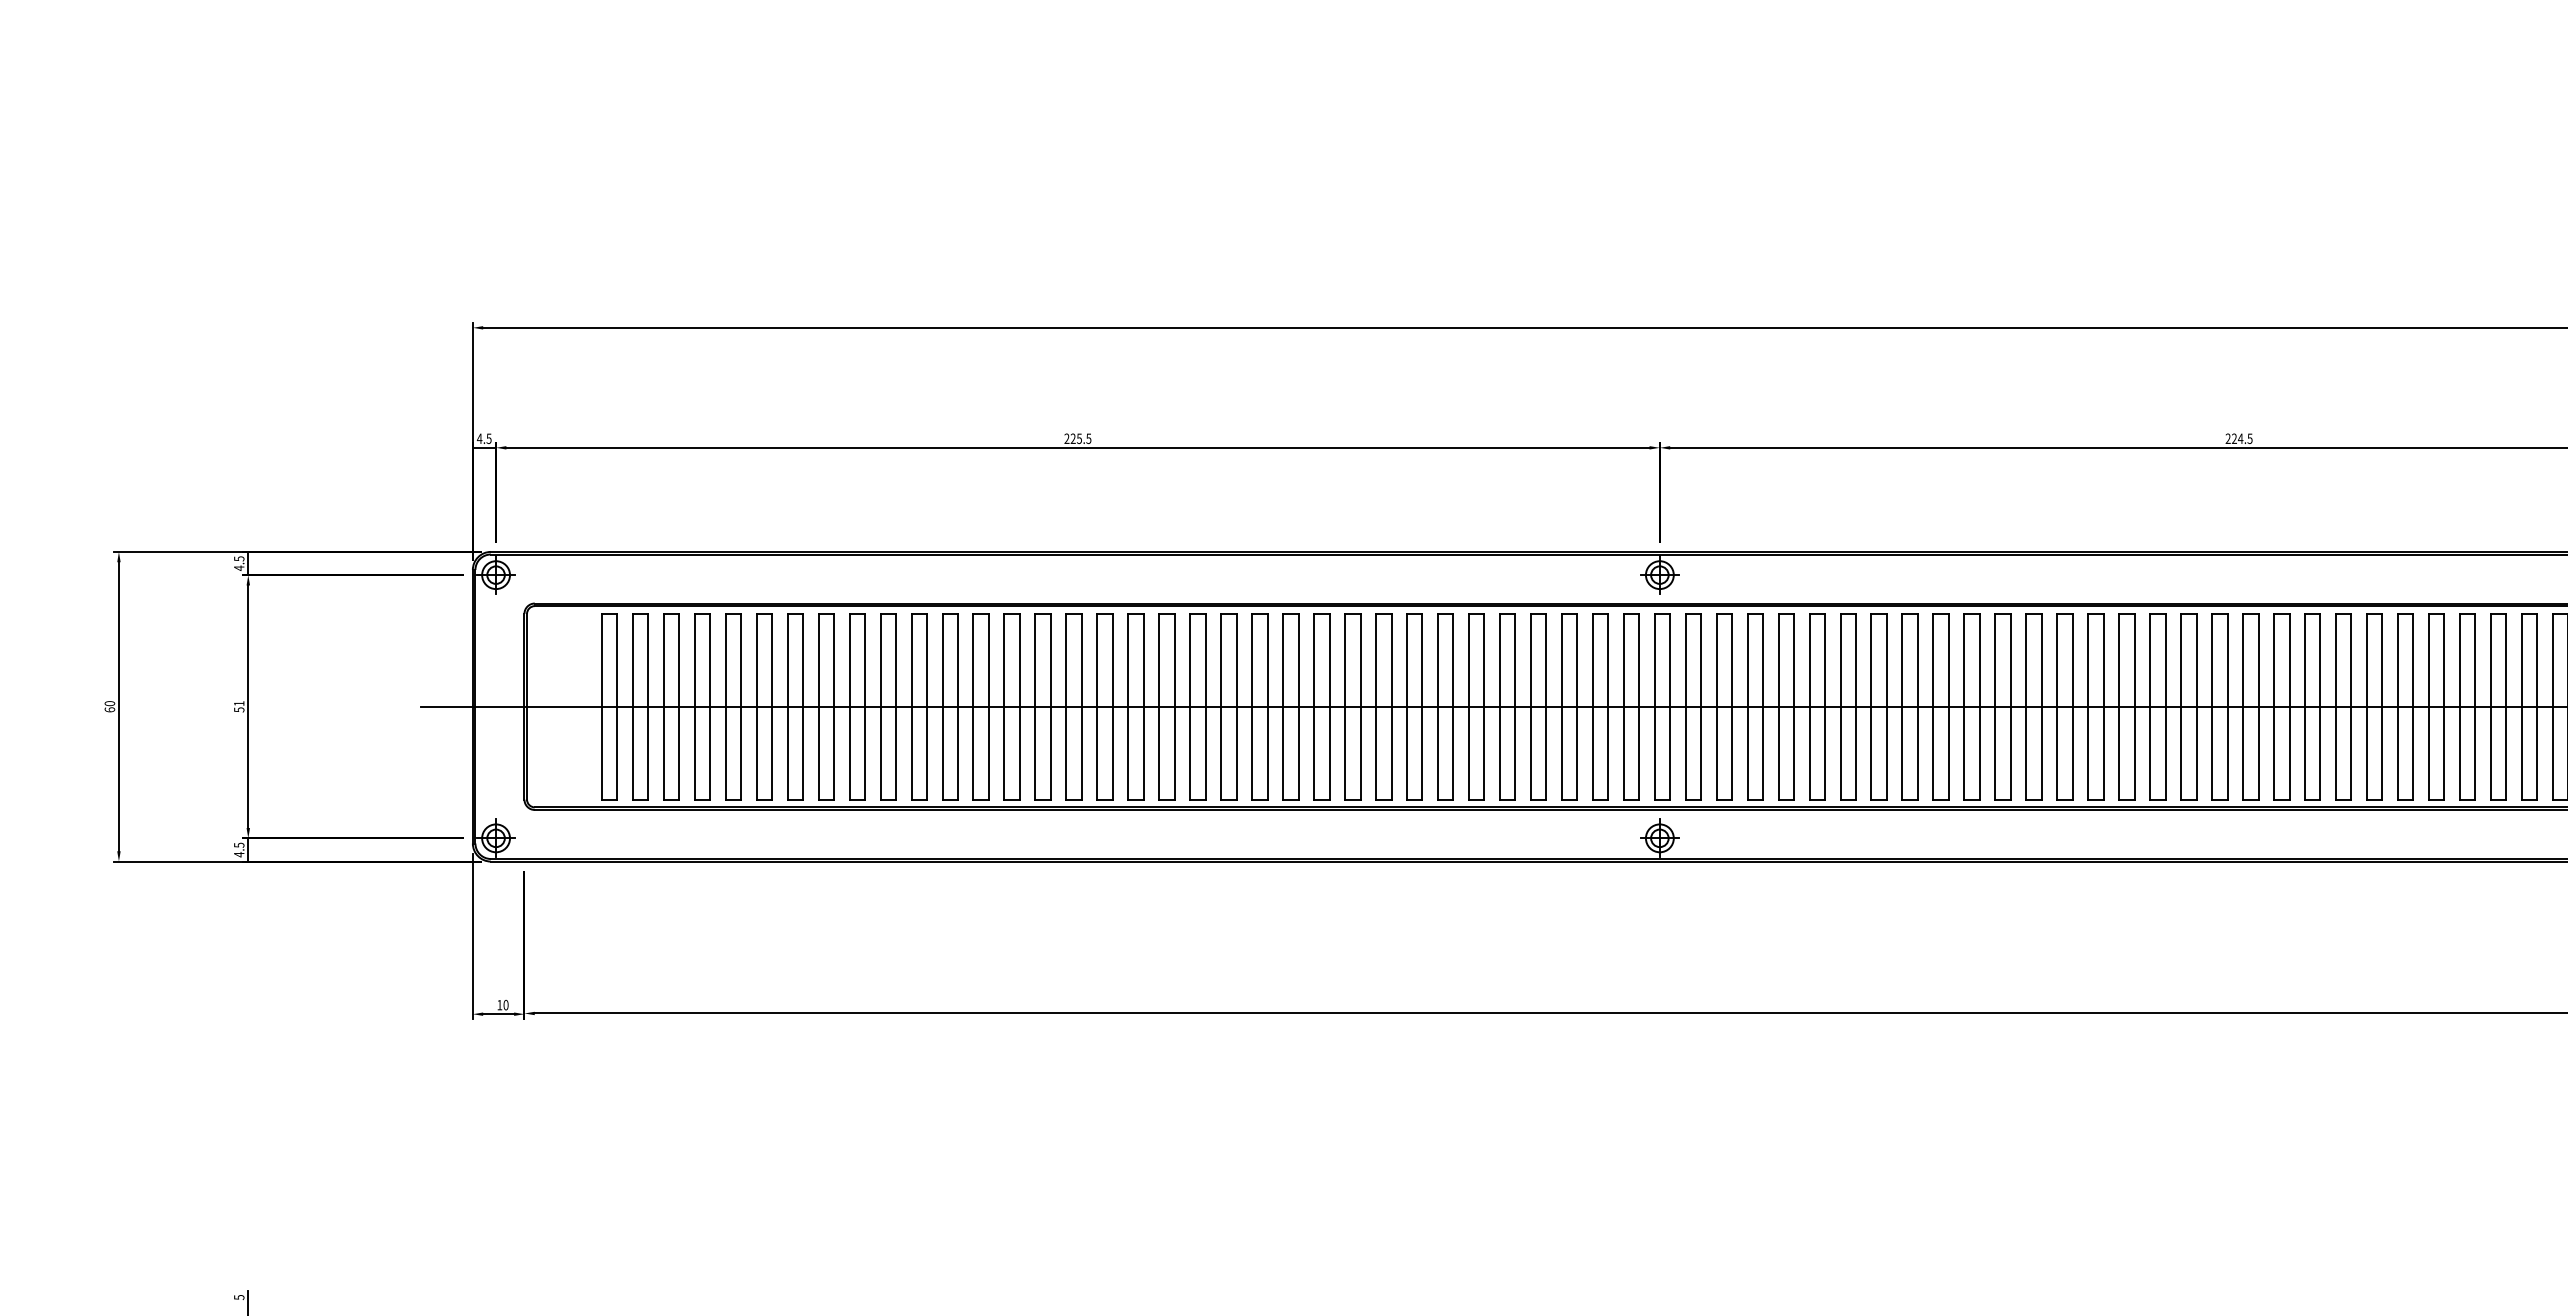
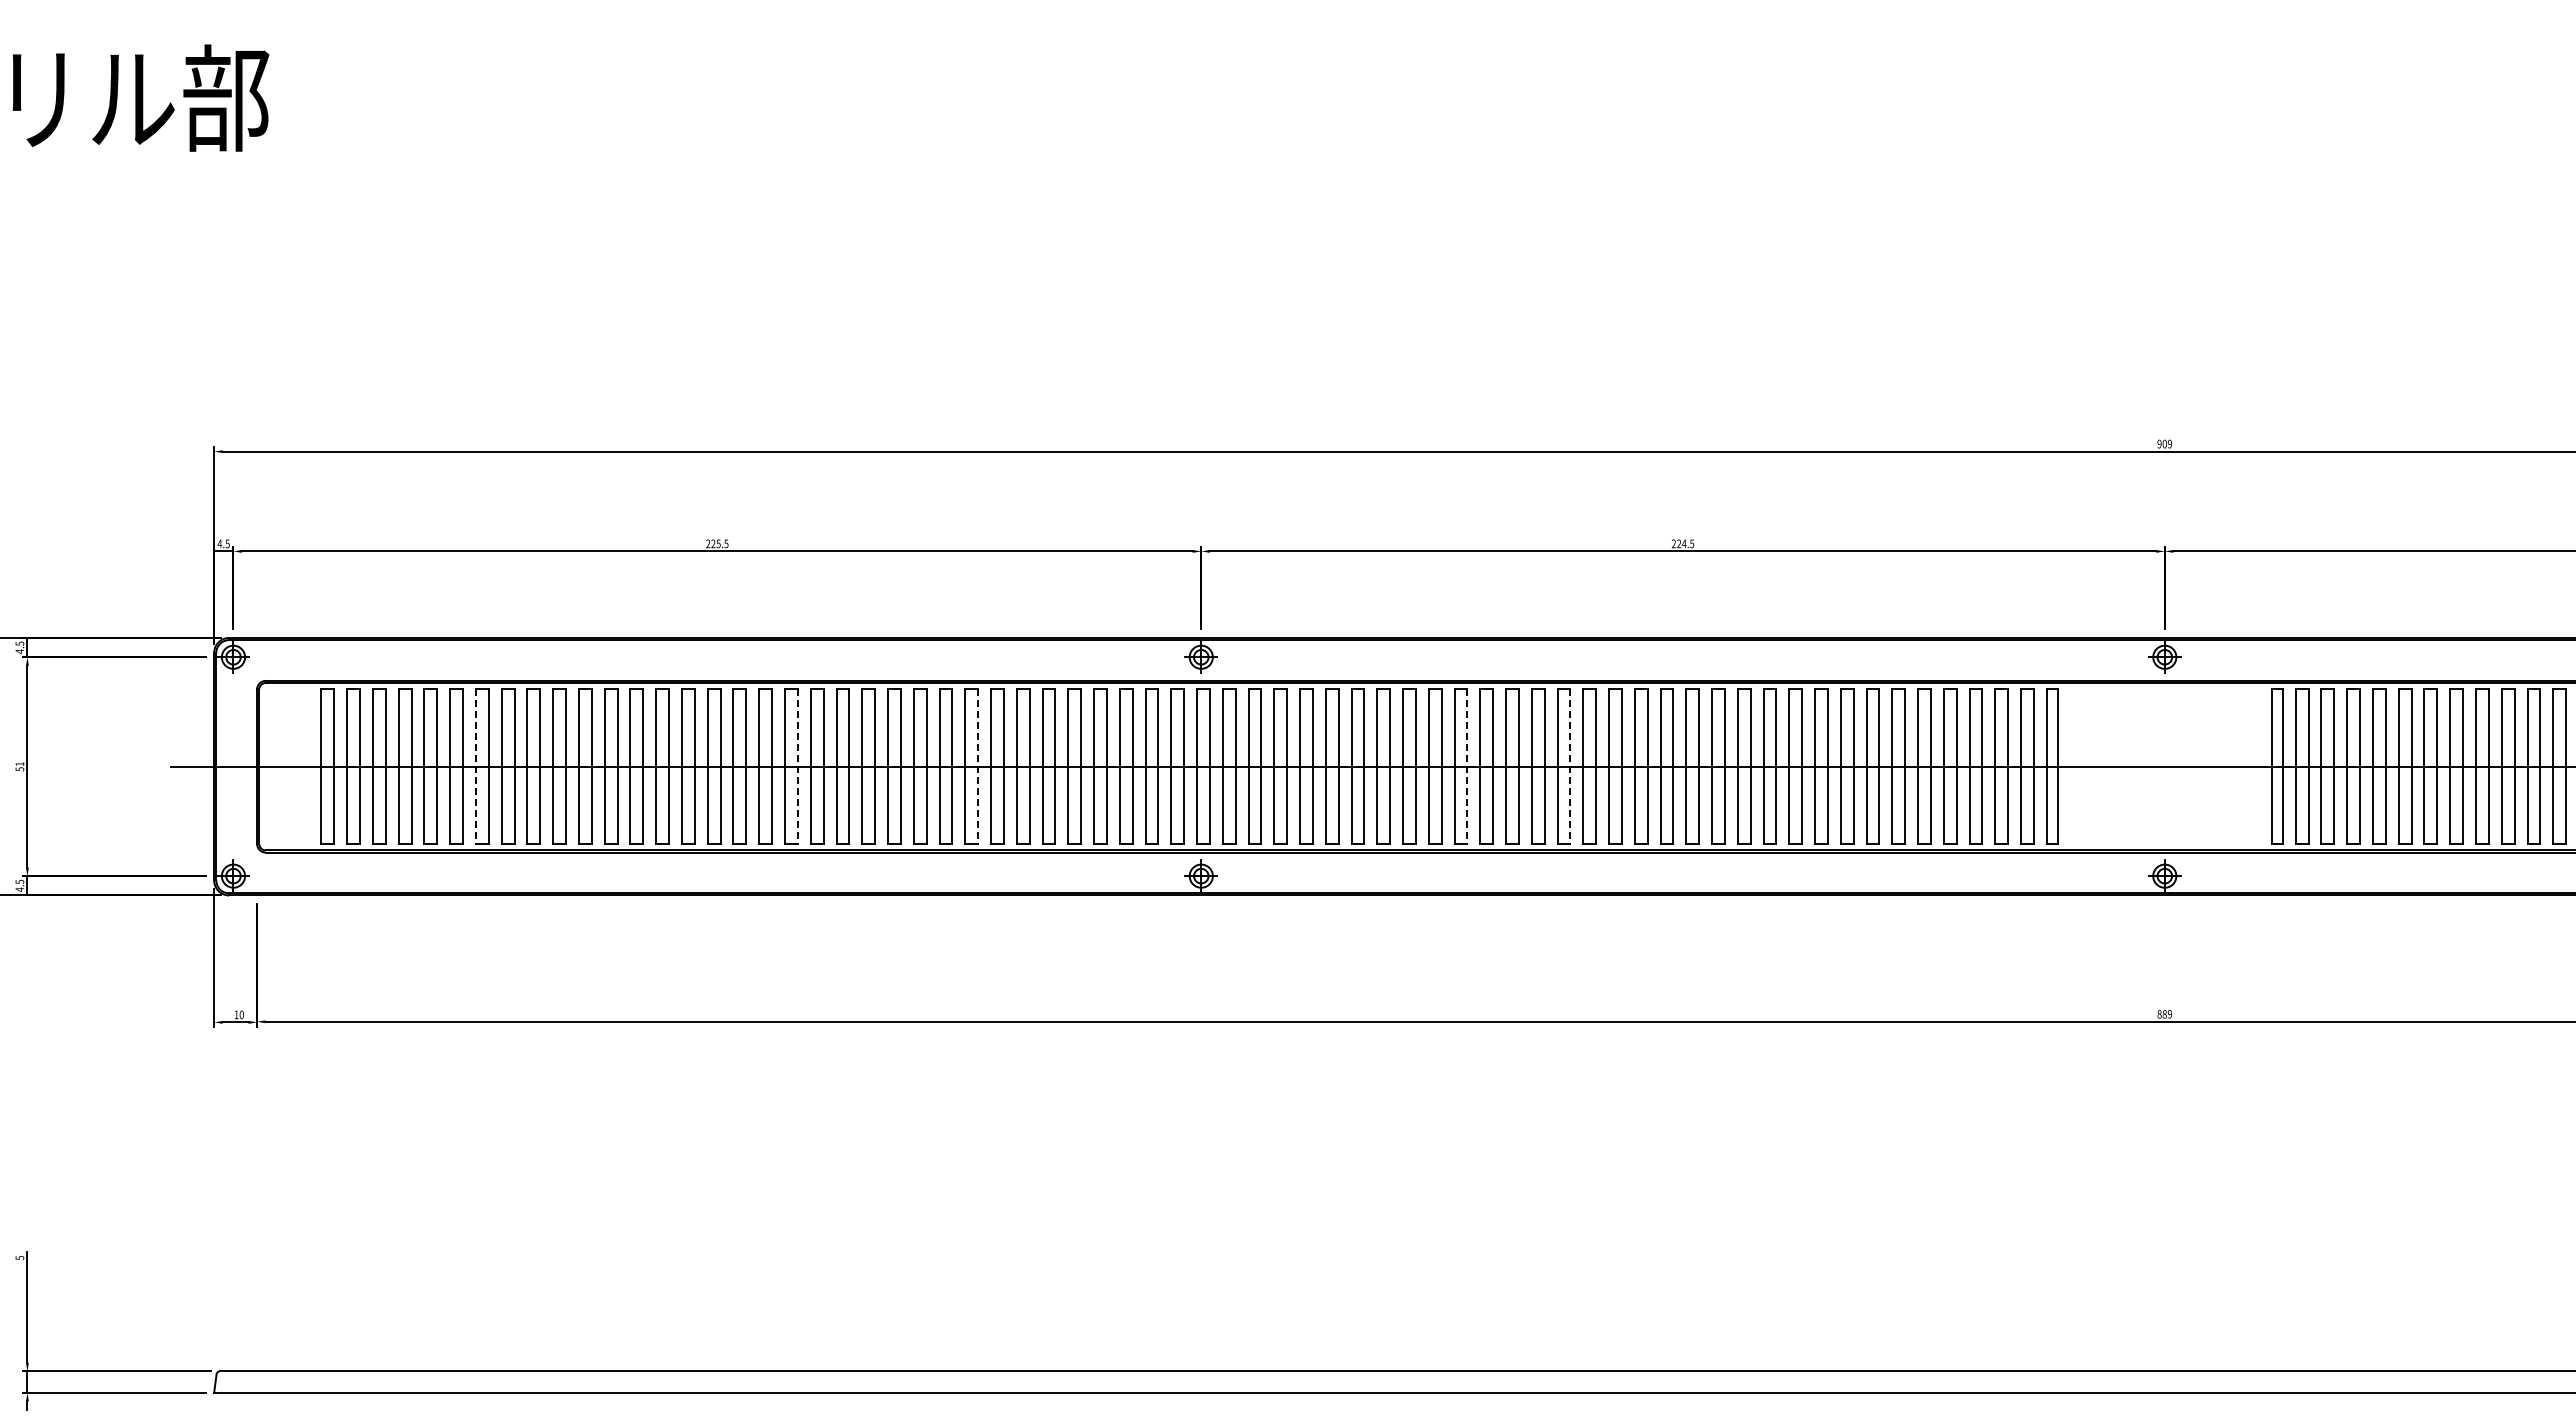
line: (787, 707) -> (475, 767), solid -> dashed
line: (1174, 707) -> (797, 767), solid -> dashed
line: (1391, 707) -> (978, 767), solid -> dashed
line: (1979, 707) -> (1467, 767), solid -> dashed
line: (2103, 707) -> (1570, 767), solid -> dashed

